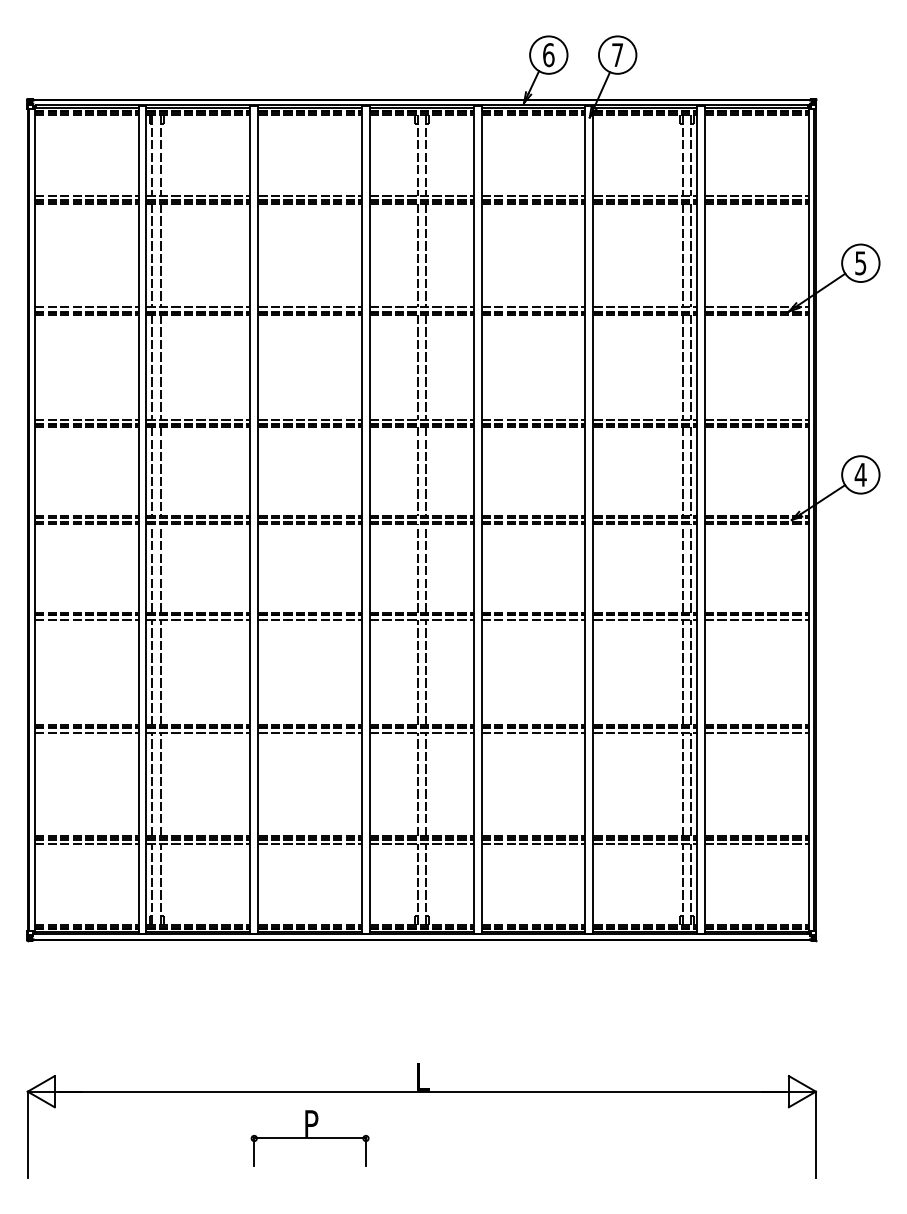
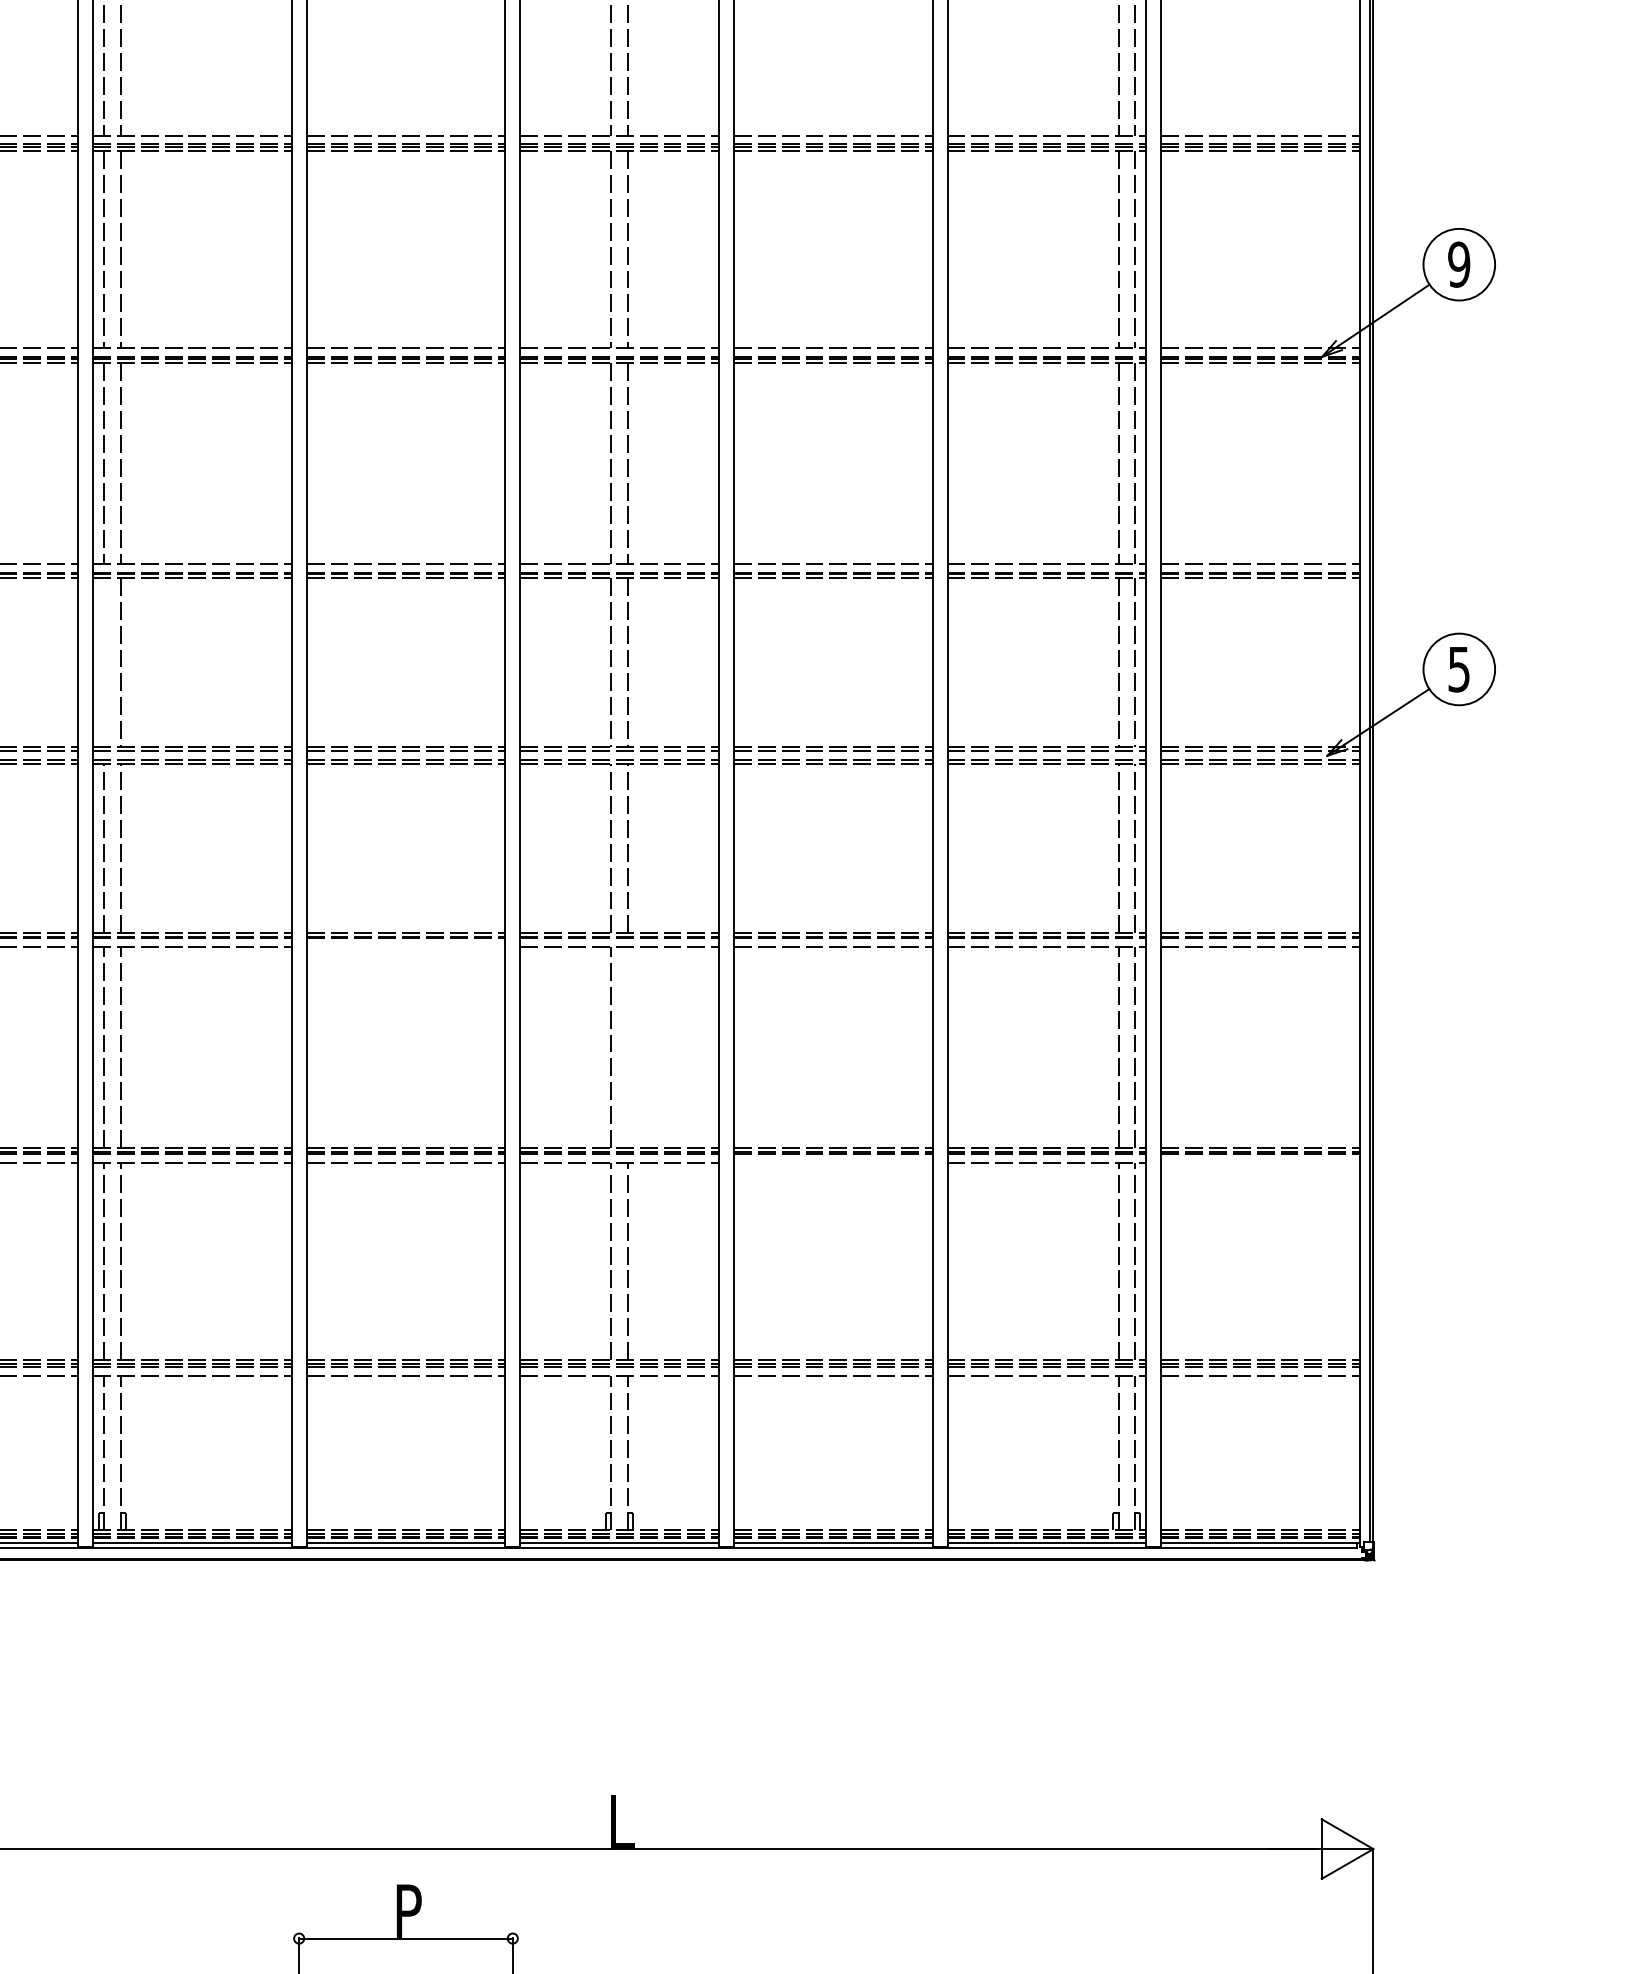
text: (860, 263) -> (1458, 265), 5 -> 9
line: (152, 471) -> (104, 662), removed
text: (860, 474) -> (1458, 668), 4 -> 5
line: (310, 620) -> (406, 947), removed
line: (426, 672) -> (628, 1047), removed
line: (533, 732) -> (833, 1162), removed
line: (756, 732) -> (1259, 1162), removed

